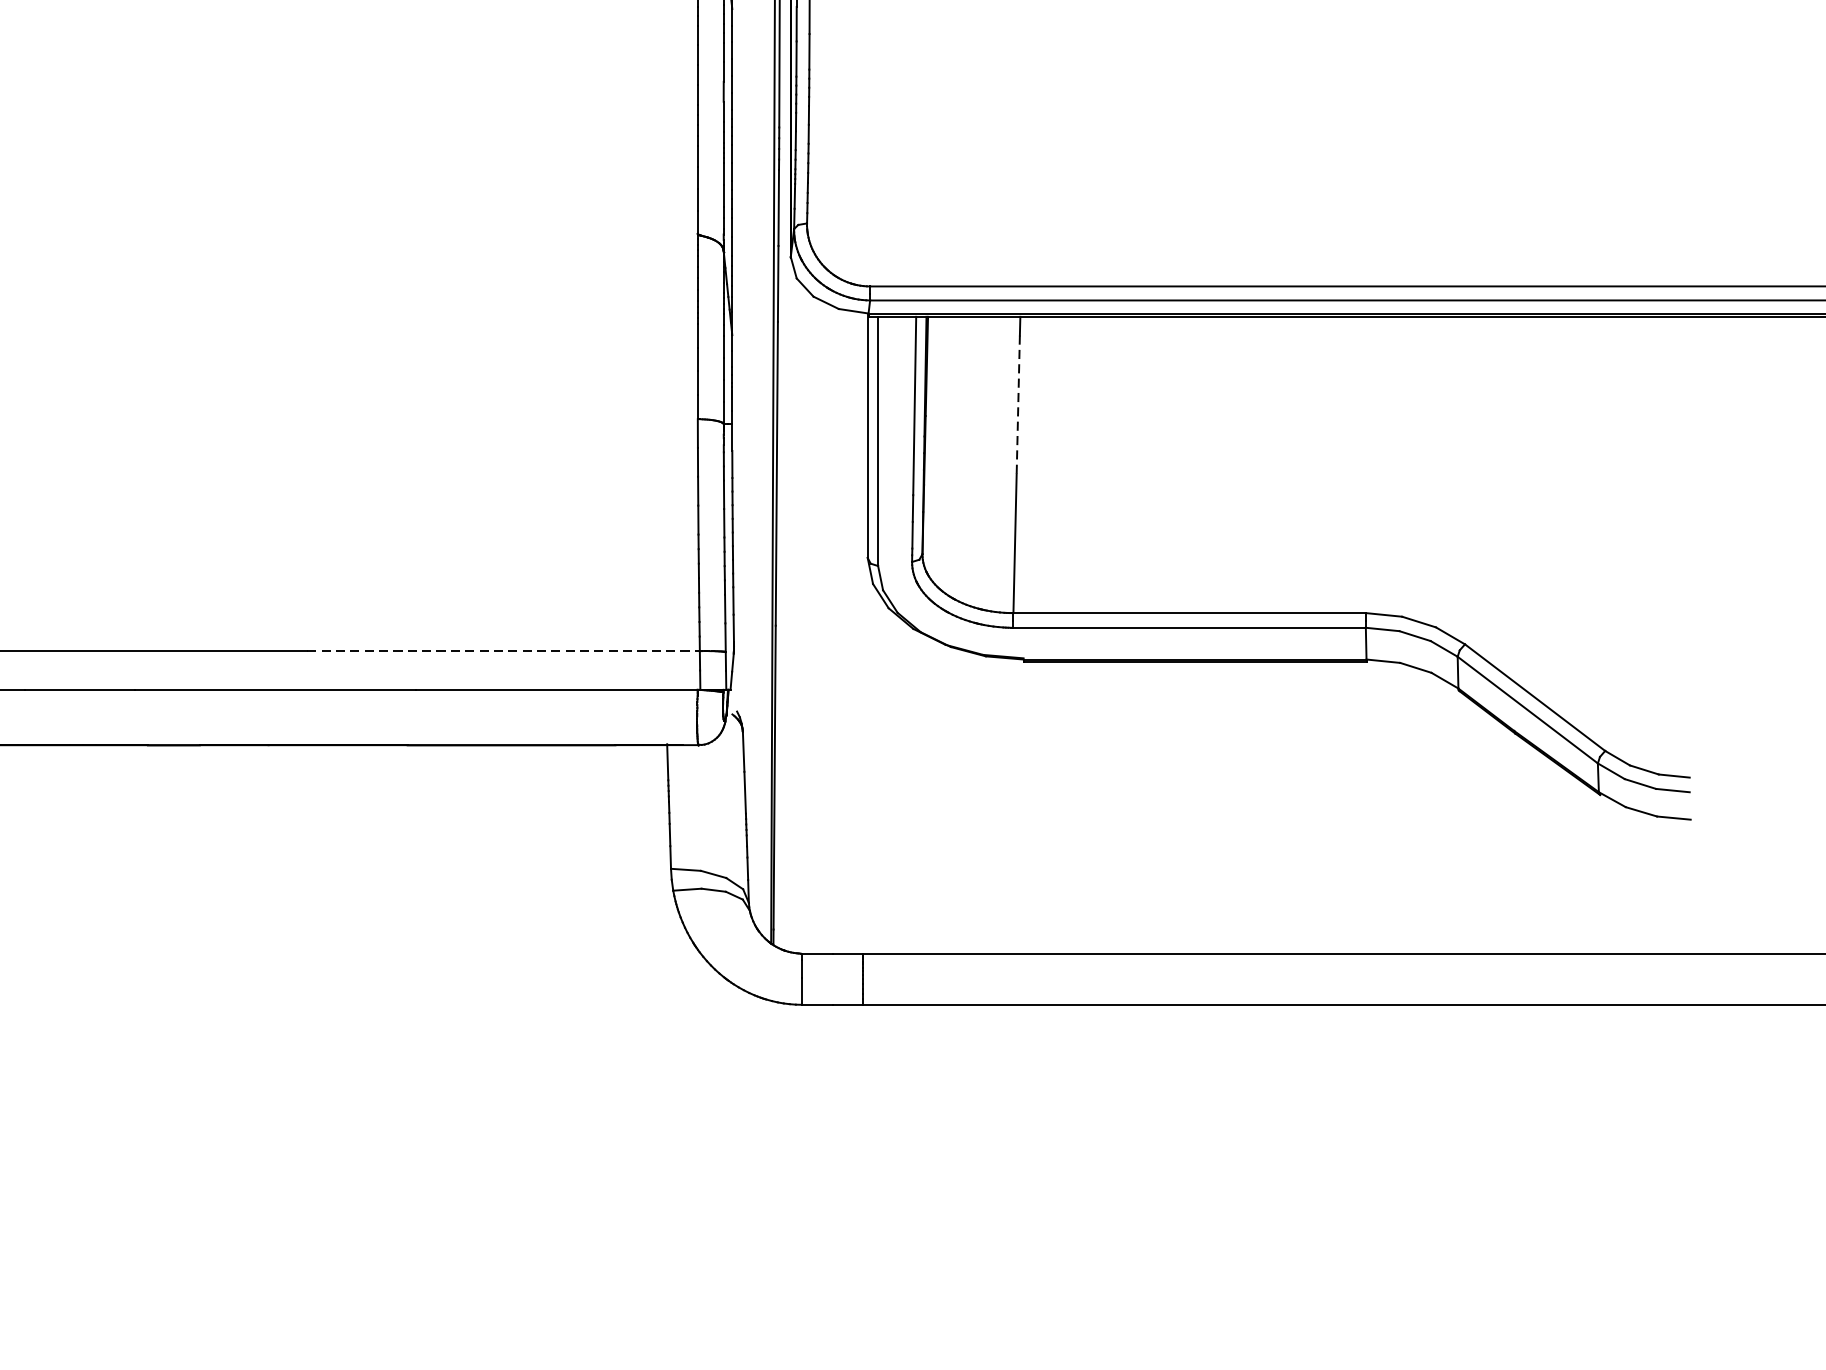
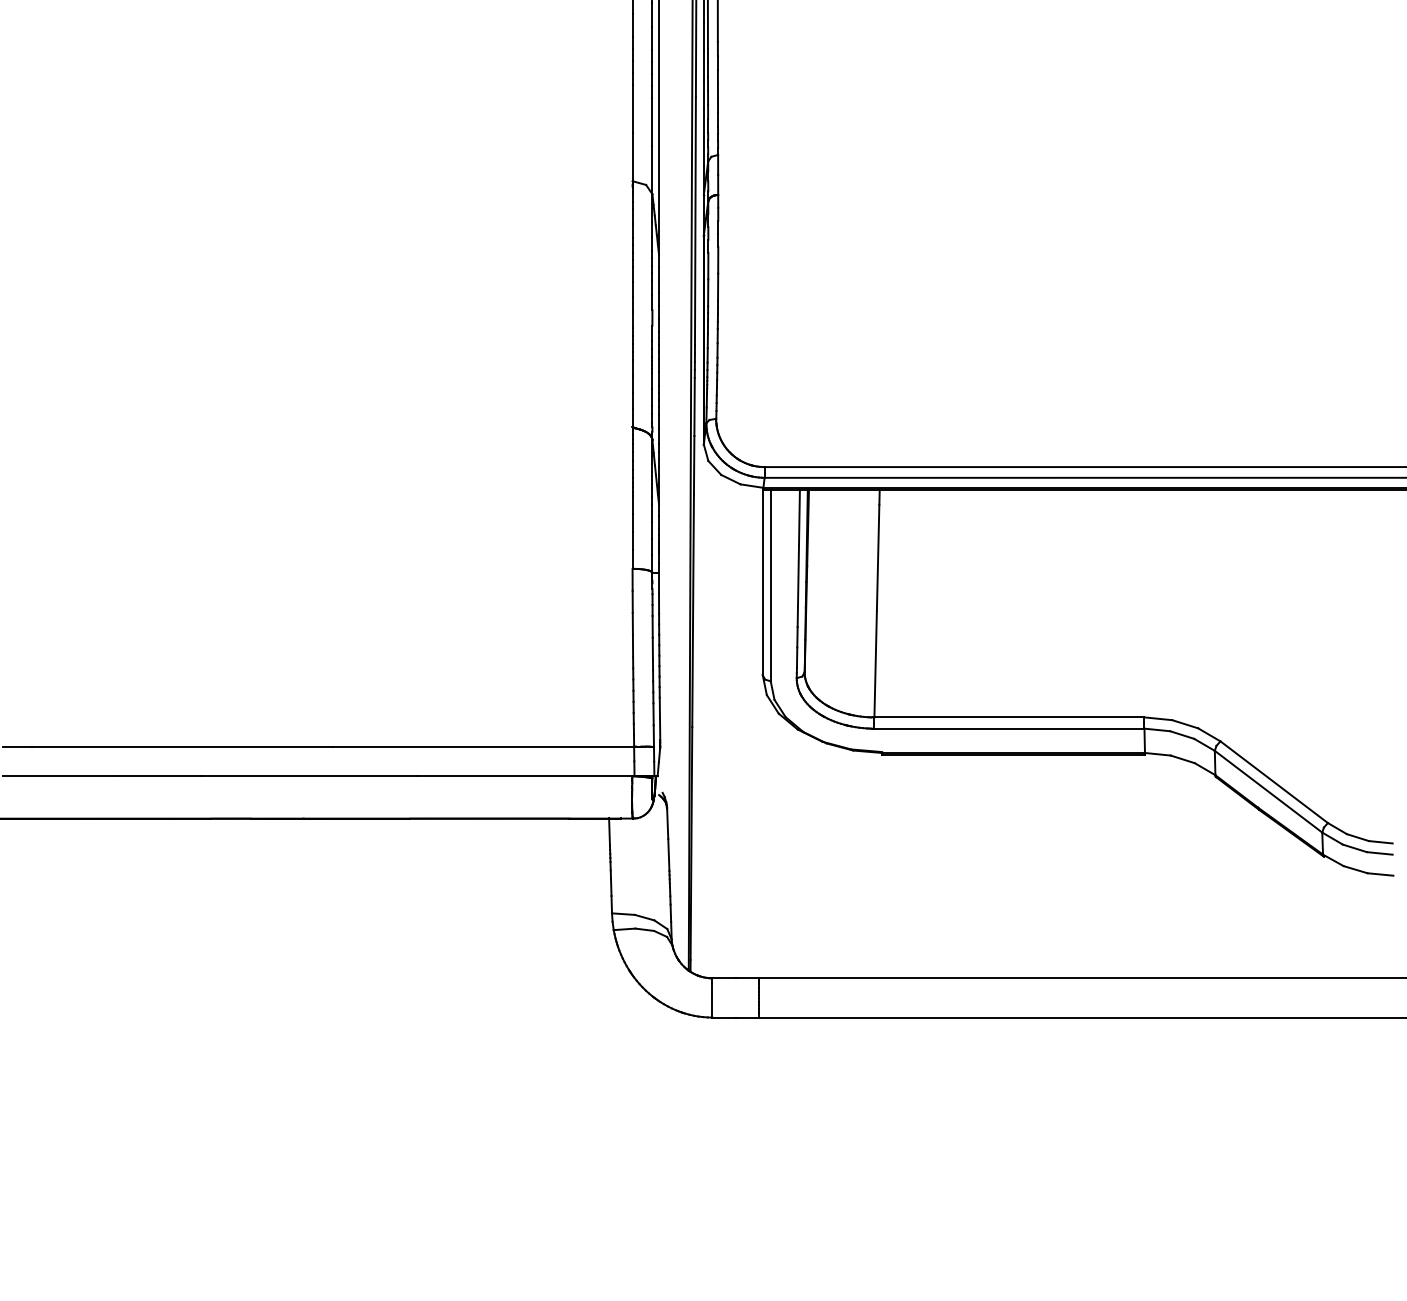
line: (1018, 405) -> (878, 558), dashed -> solid
line: (504, 651) -> (484, 746), dashed -> solid

